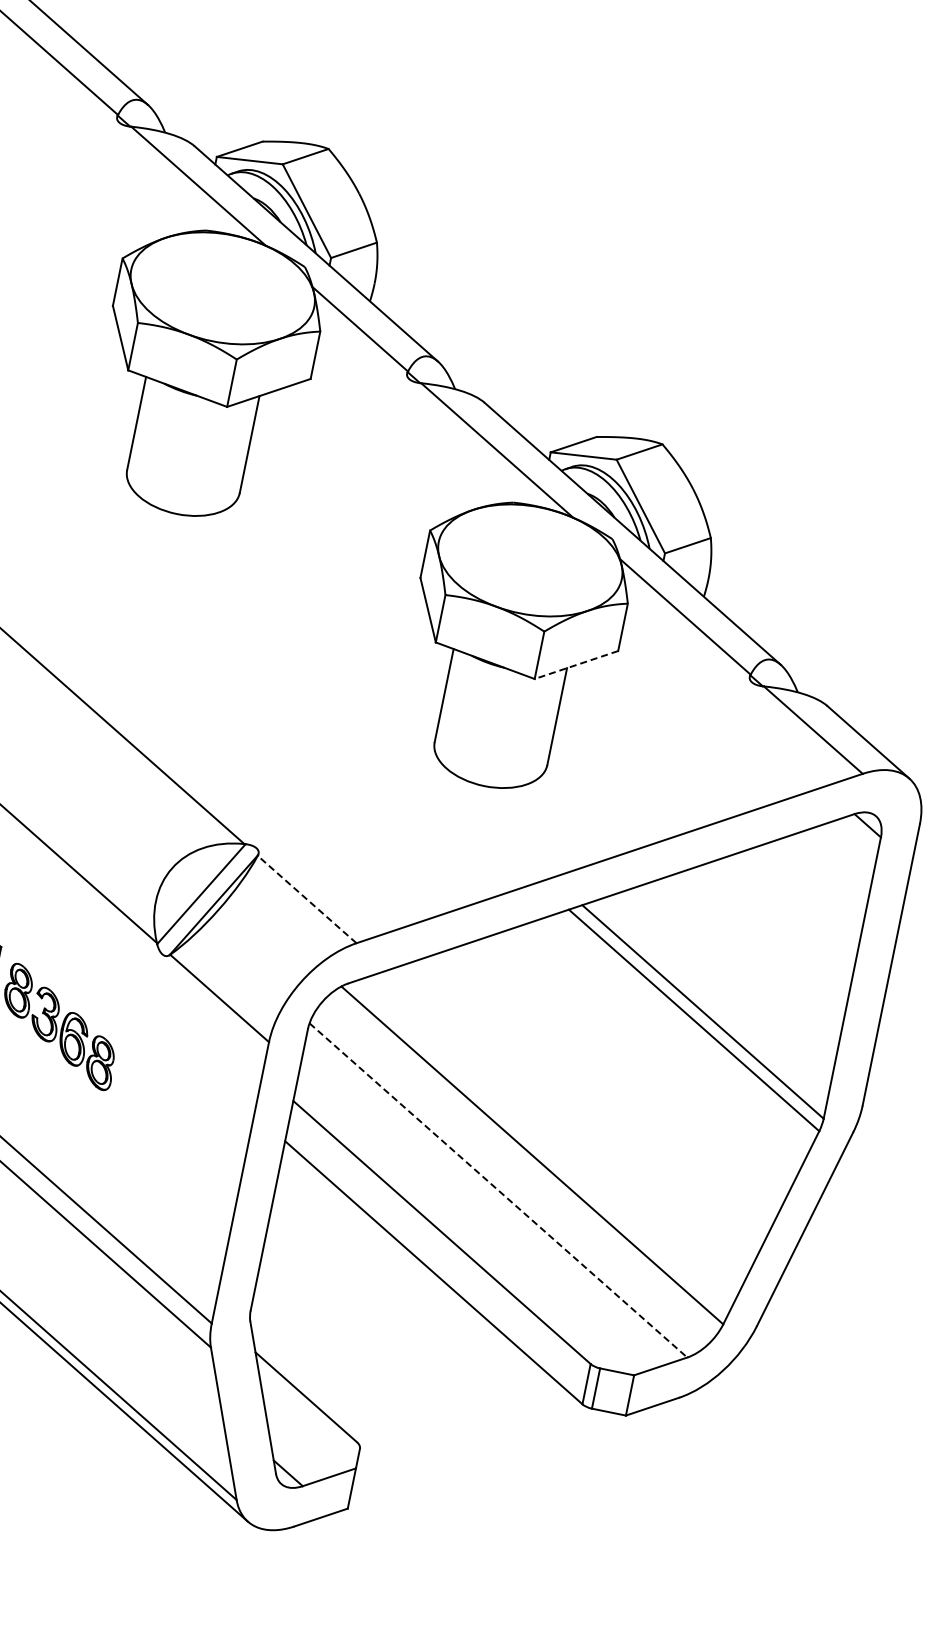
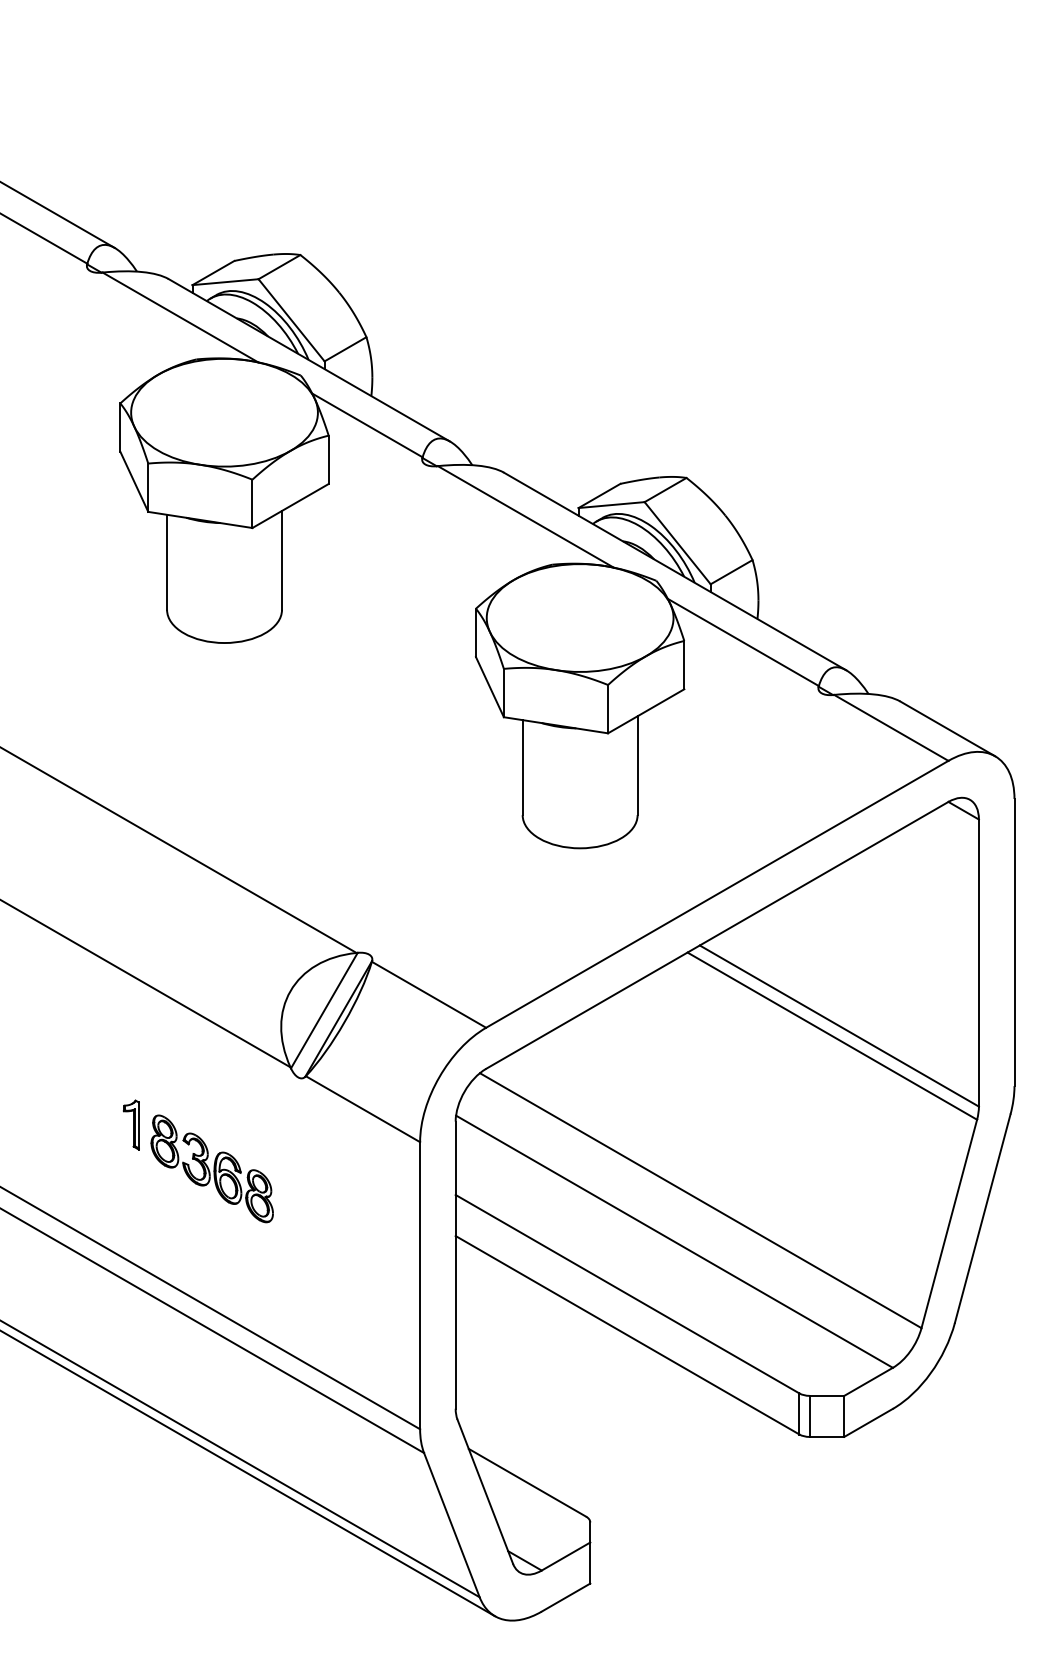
line: (575, 665) -> (645, 711), dashed -> solid
line: (307, 899) -> (429, 994), dashed -> solid
line: (498, 1191) -> (674, 1242), dashed -> solid

